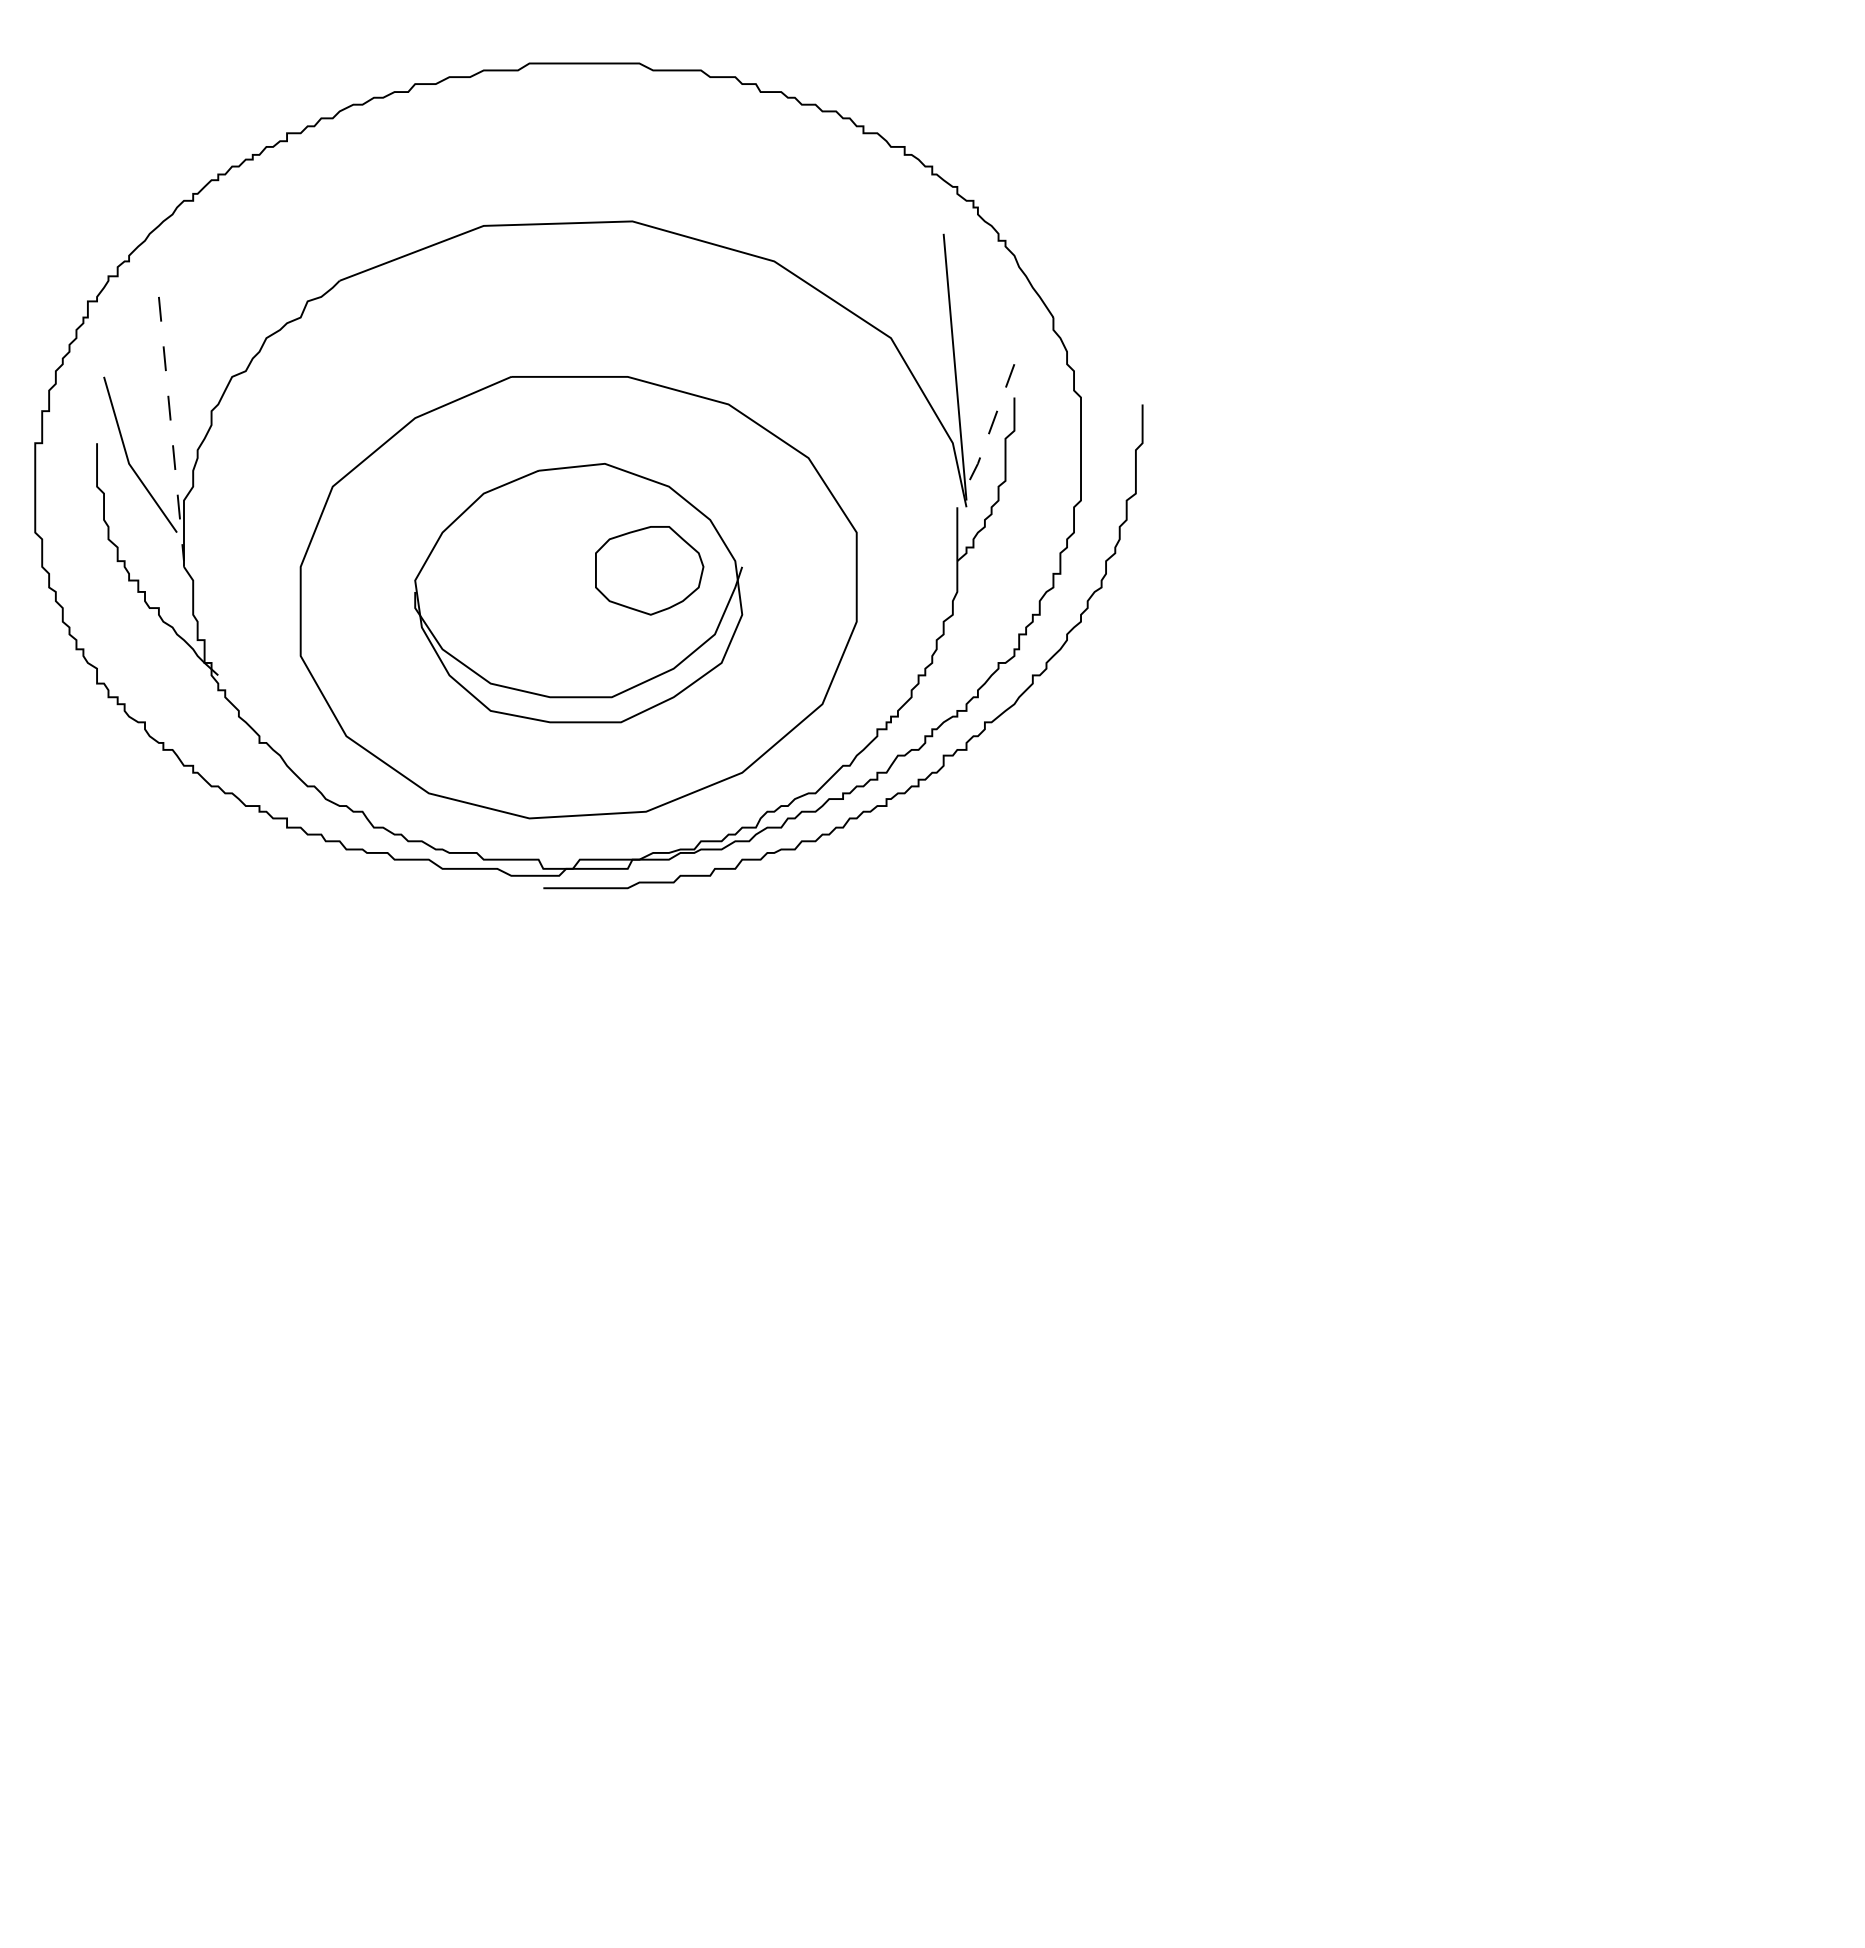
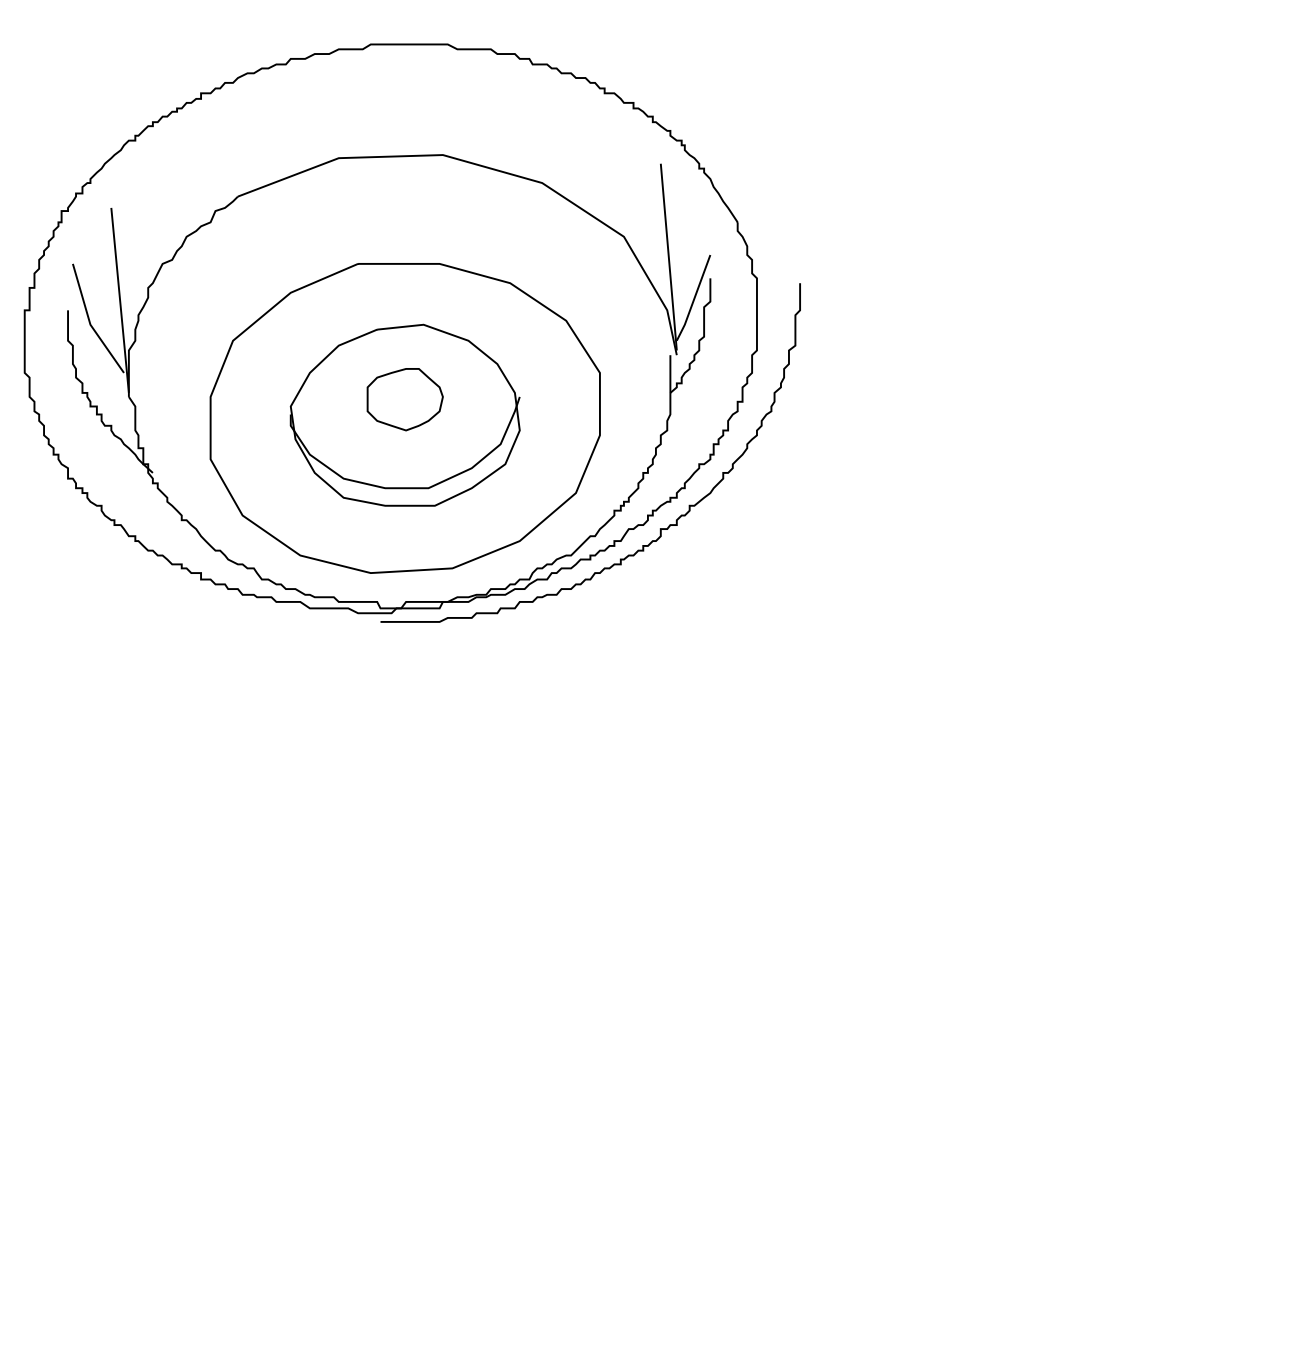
line: (991, 426) -> (694, 298), dashed -> solid
line: (171, 429) -> (120, 300), dashed -> solid
part: (649, 570) -> (405, 399), moved

